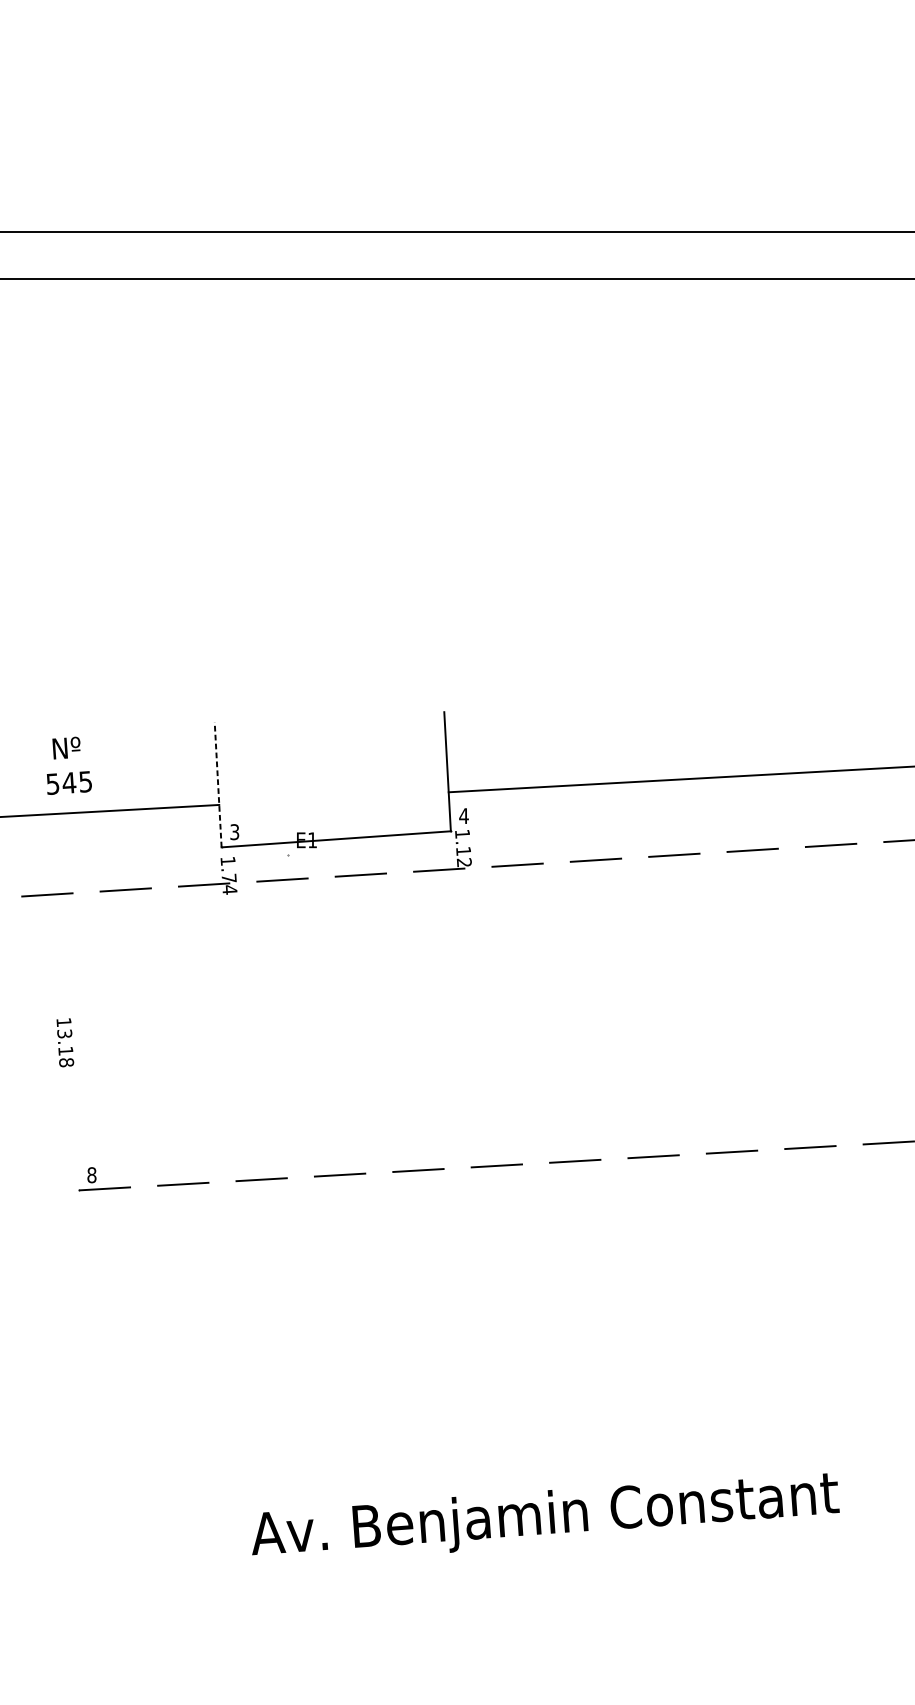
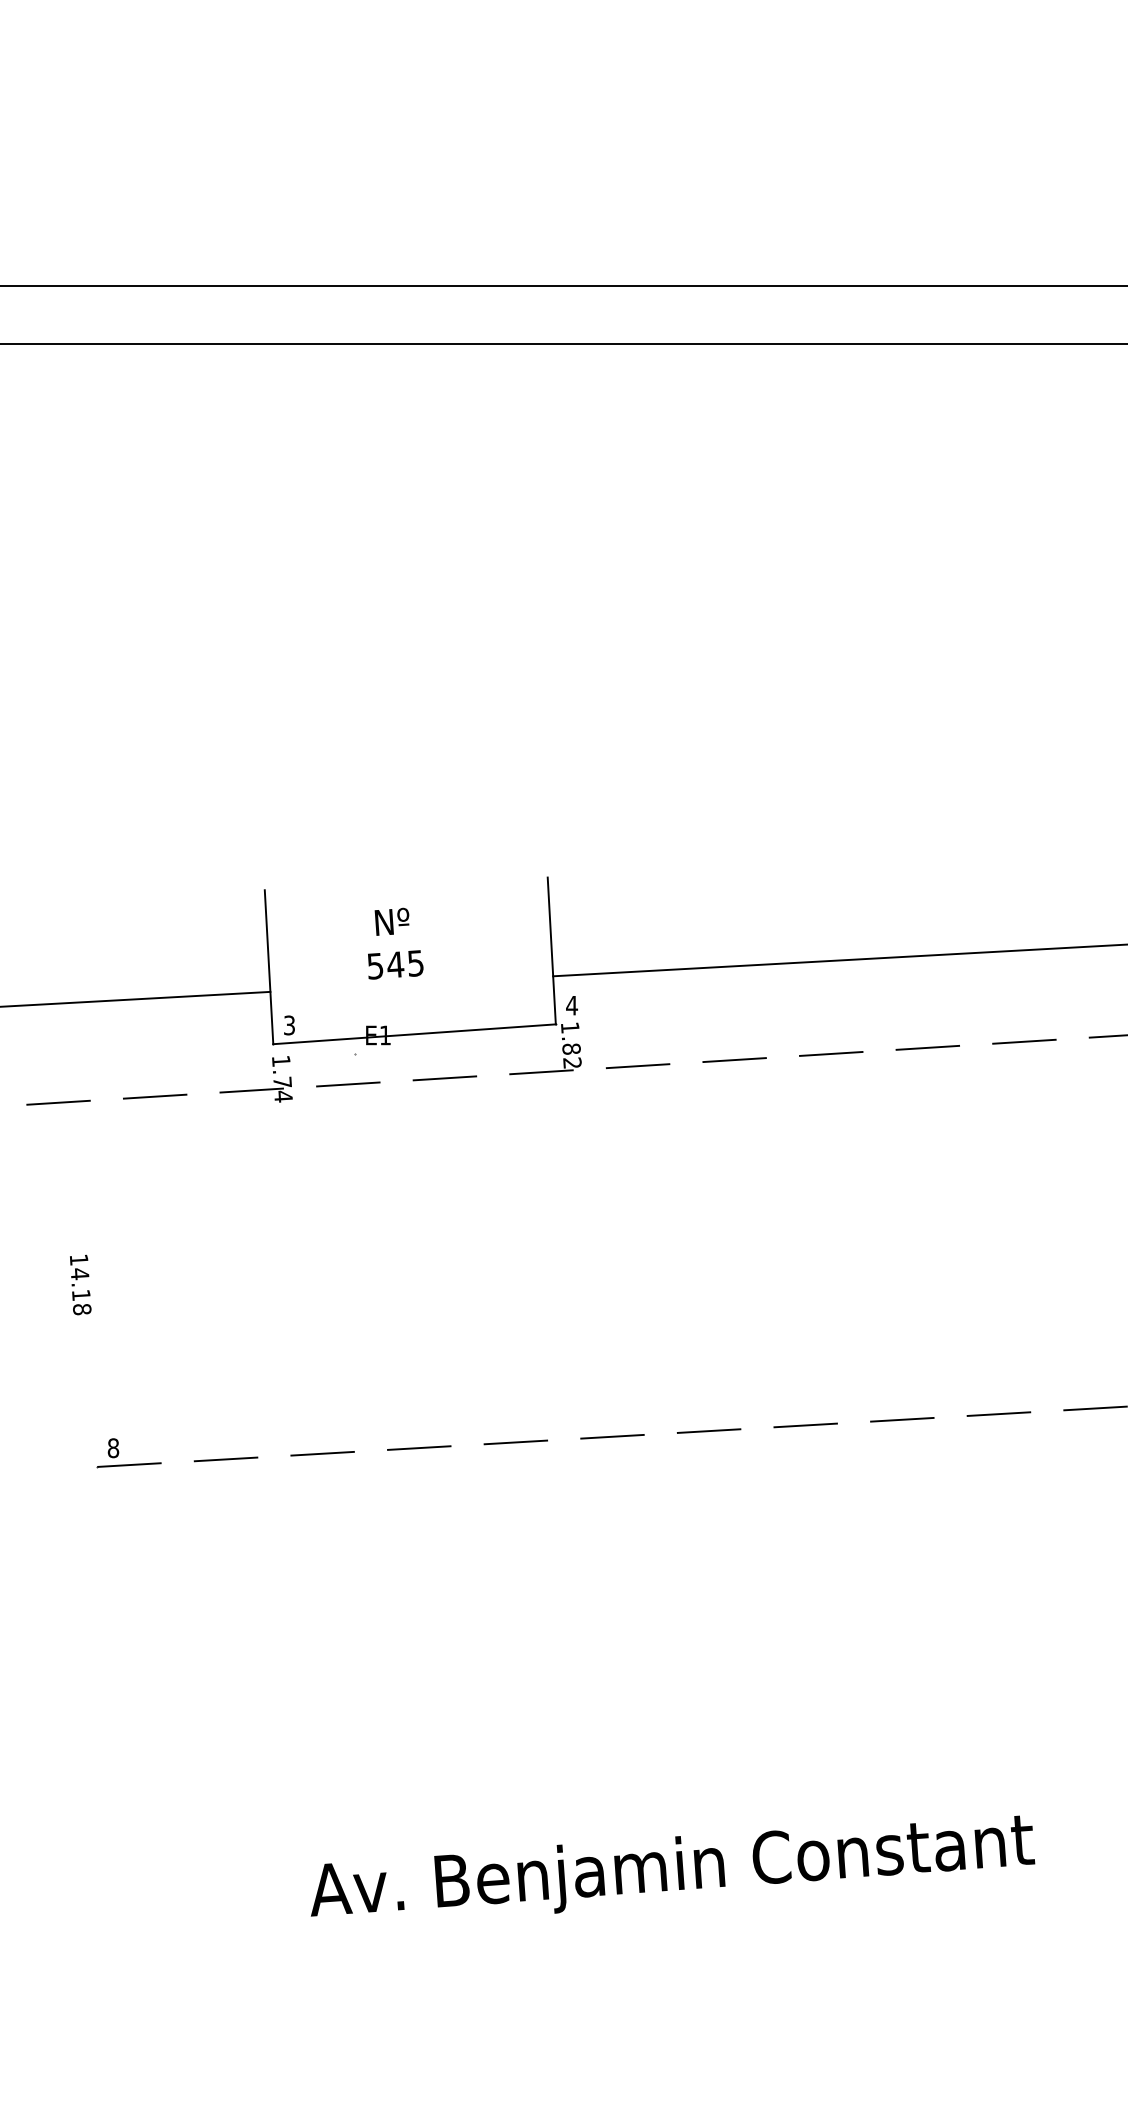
text: (69, 765) -> (395, 943), moved
line: (218, 784) -> (269, 966), dashed -> solid
text: (463, 850) -> (571, 1048), 1.12 -> 1.82
text: (64, 1034) -> (79, 1274), 13.18 -> 14.18

